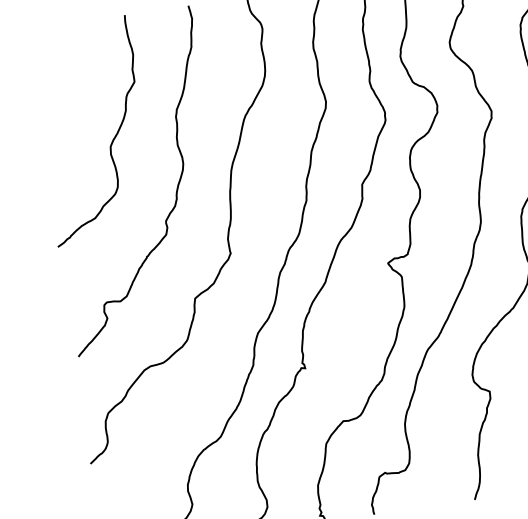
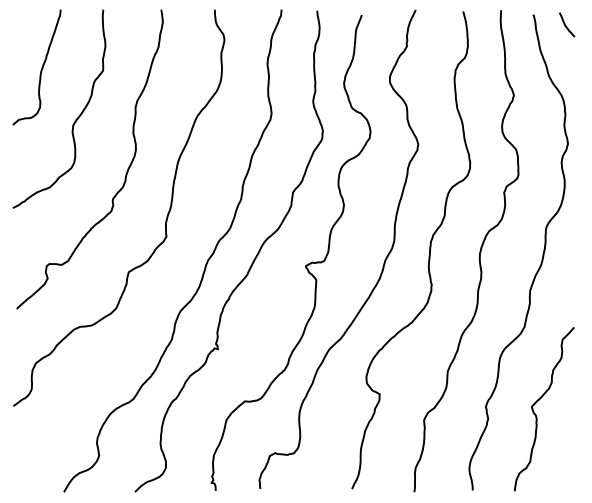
curve: (66, 88) -> (41, 67), added

